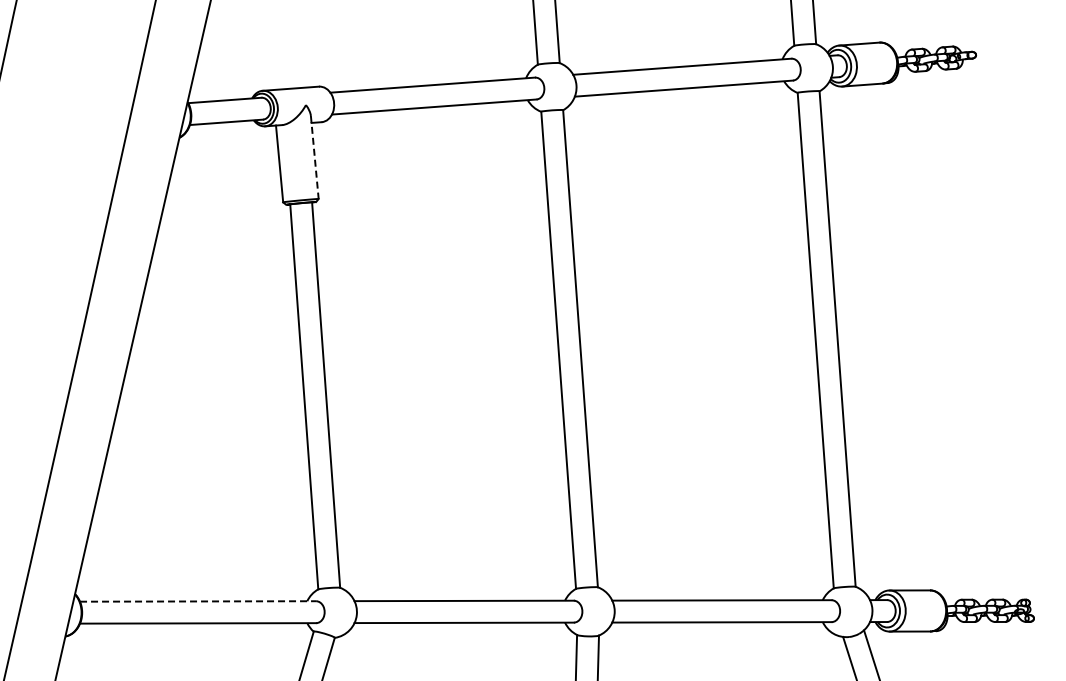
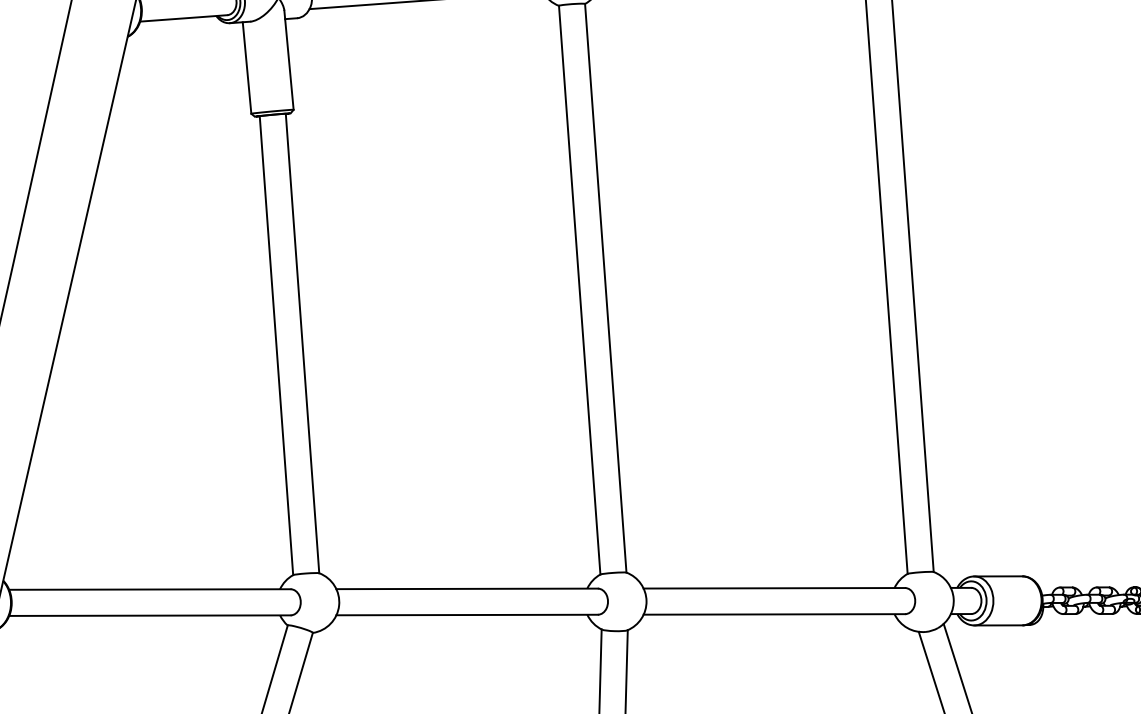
line: (314, 157) -> (288, 60), dashed -> solid
line: (198, 601) -> (150, 589), dashed -> solid

